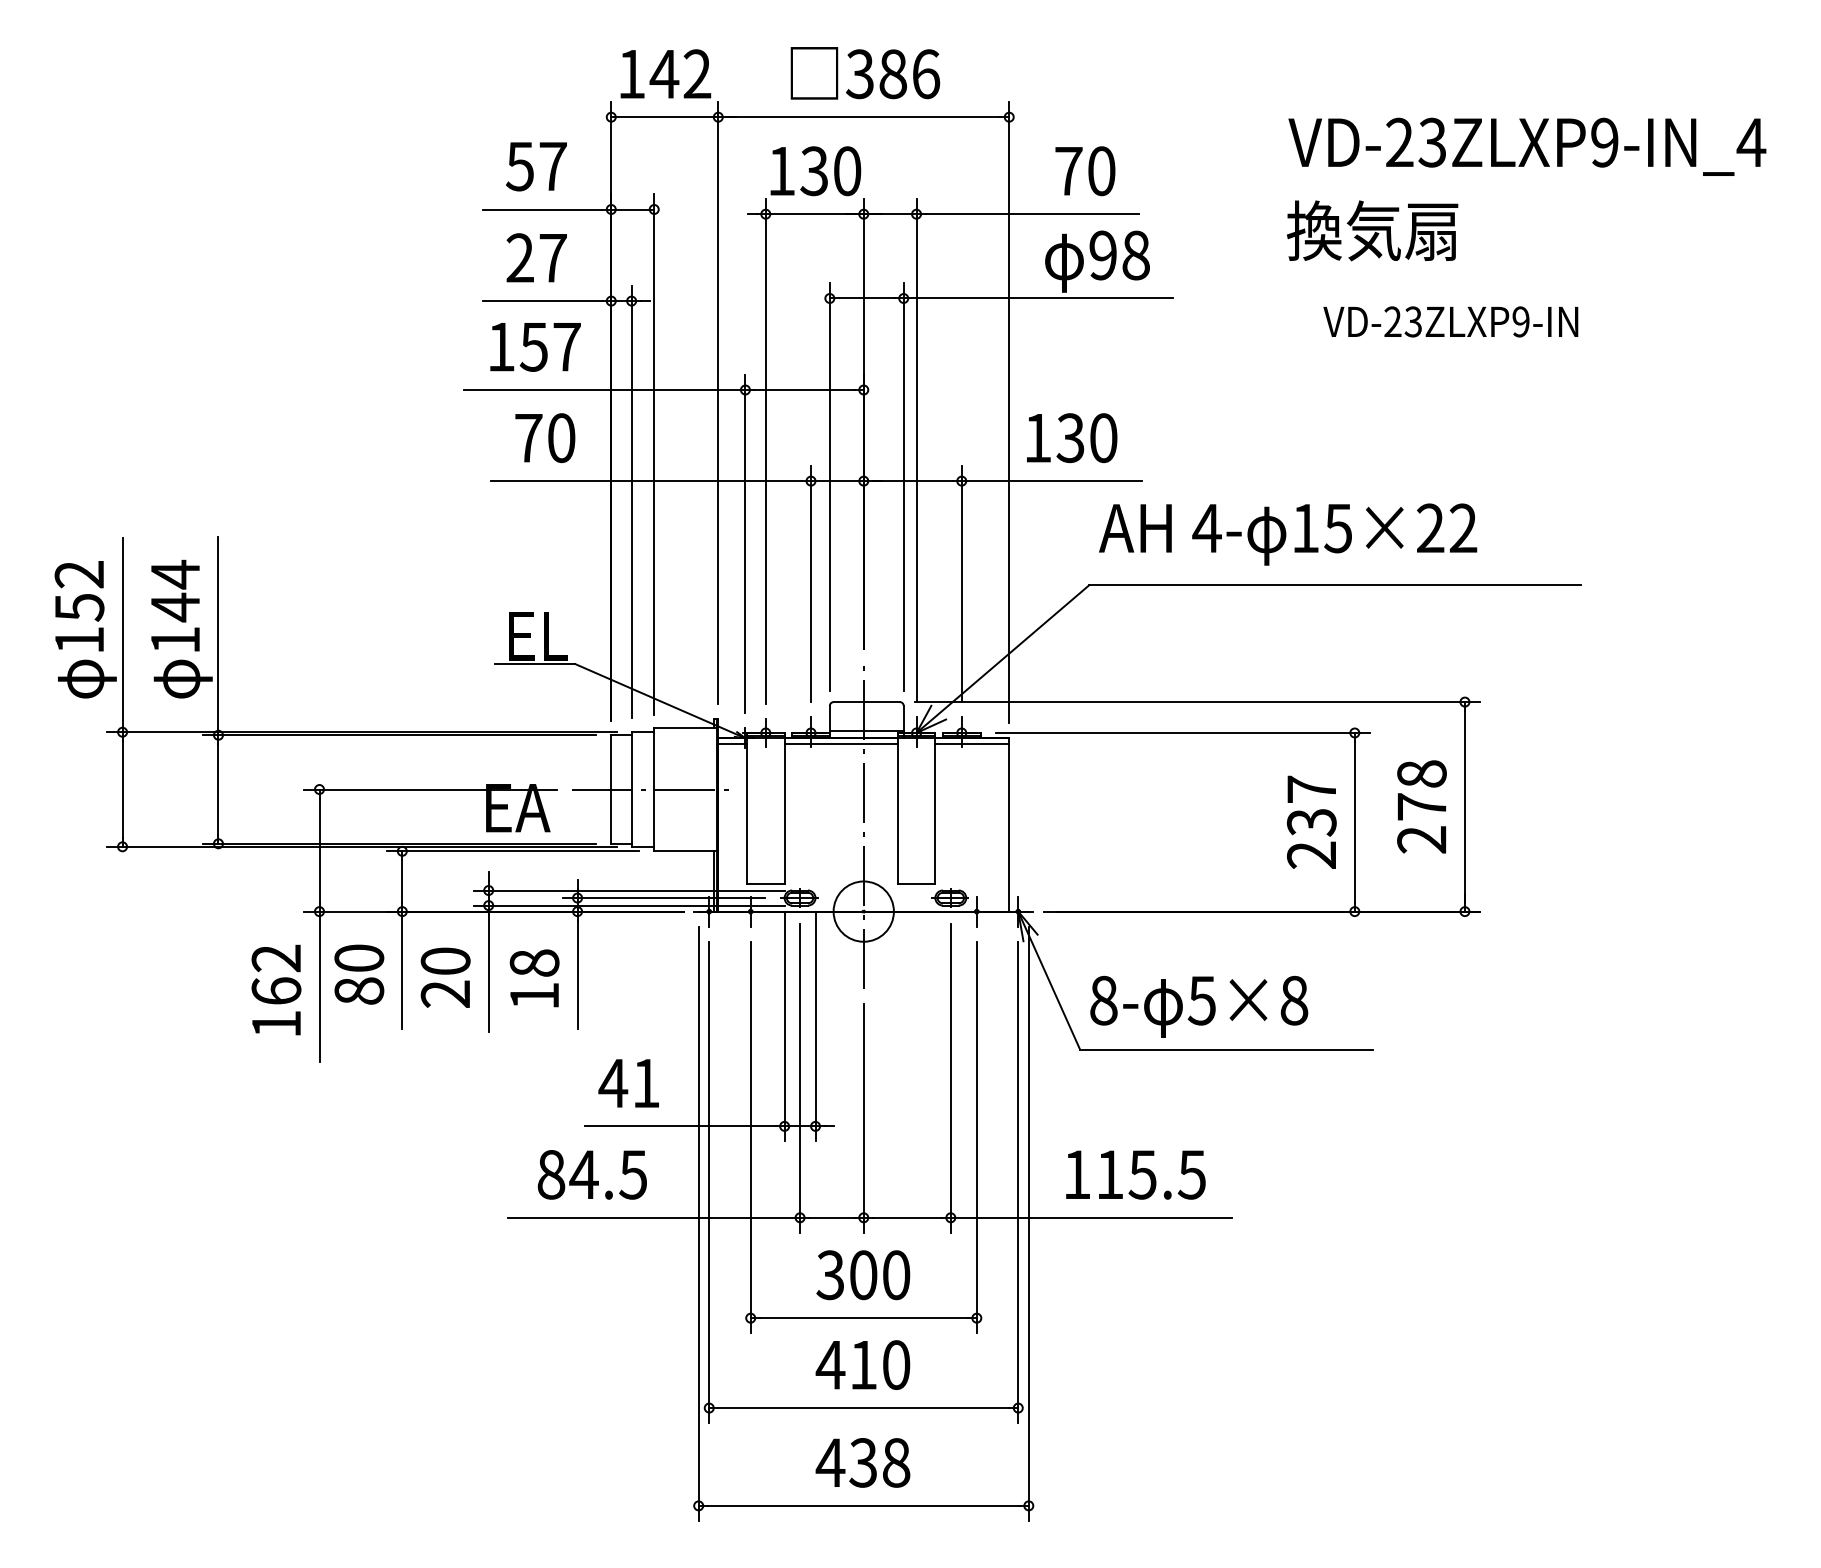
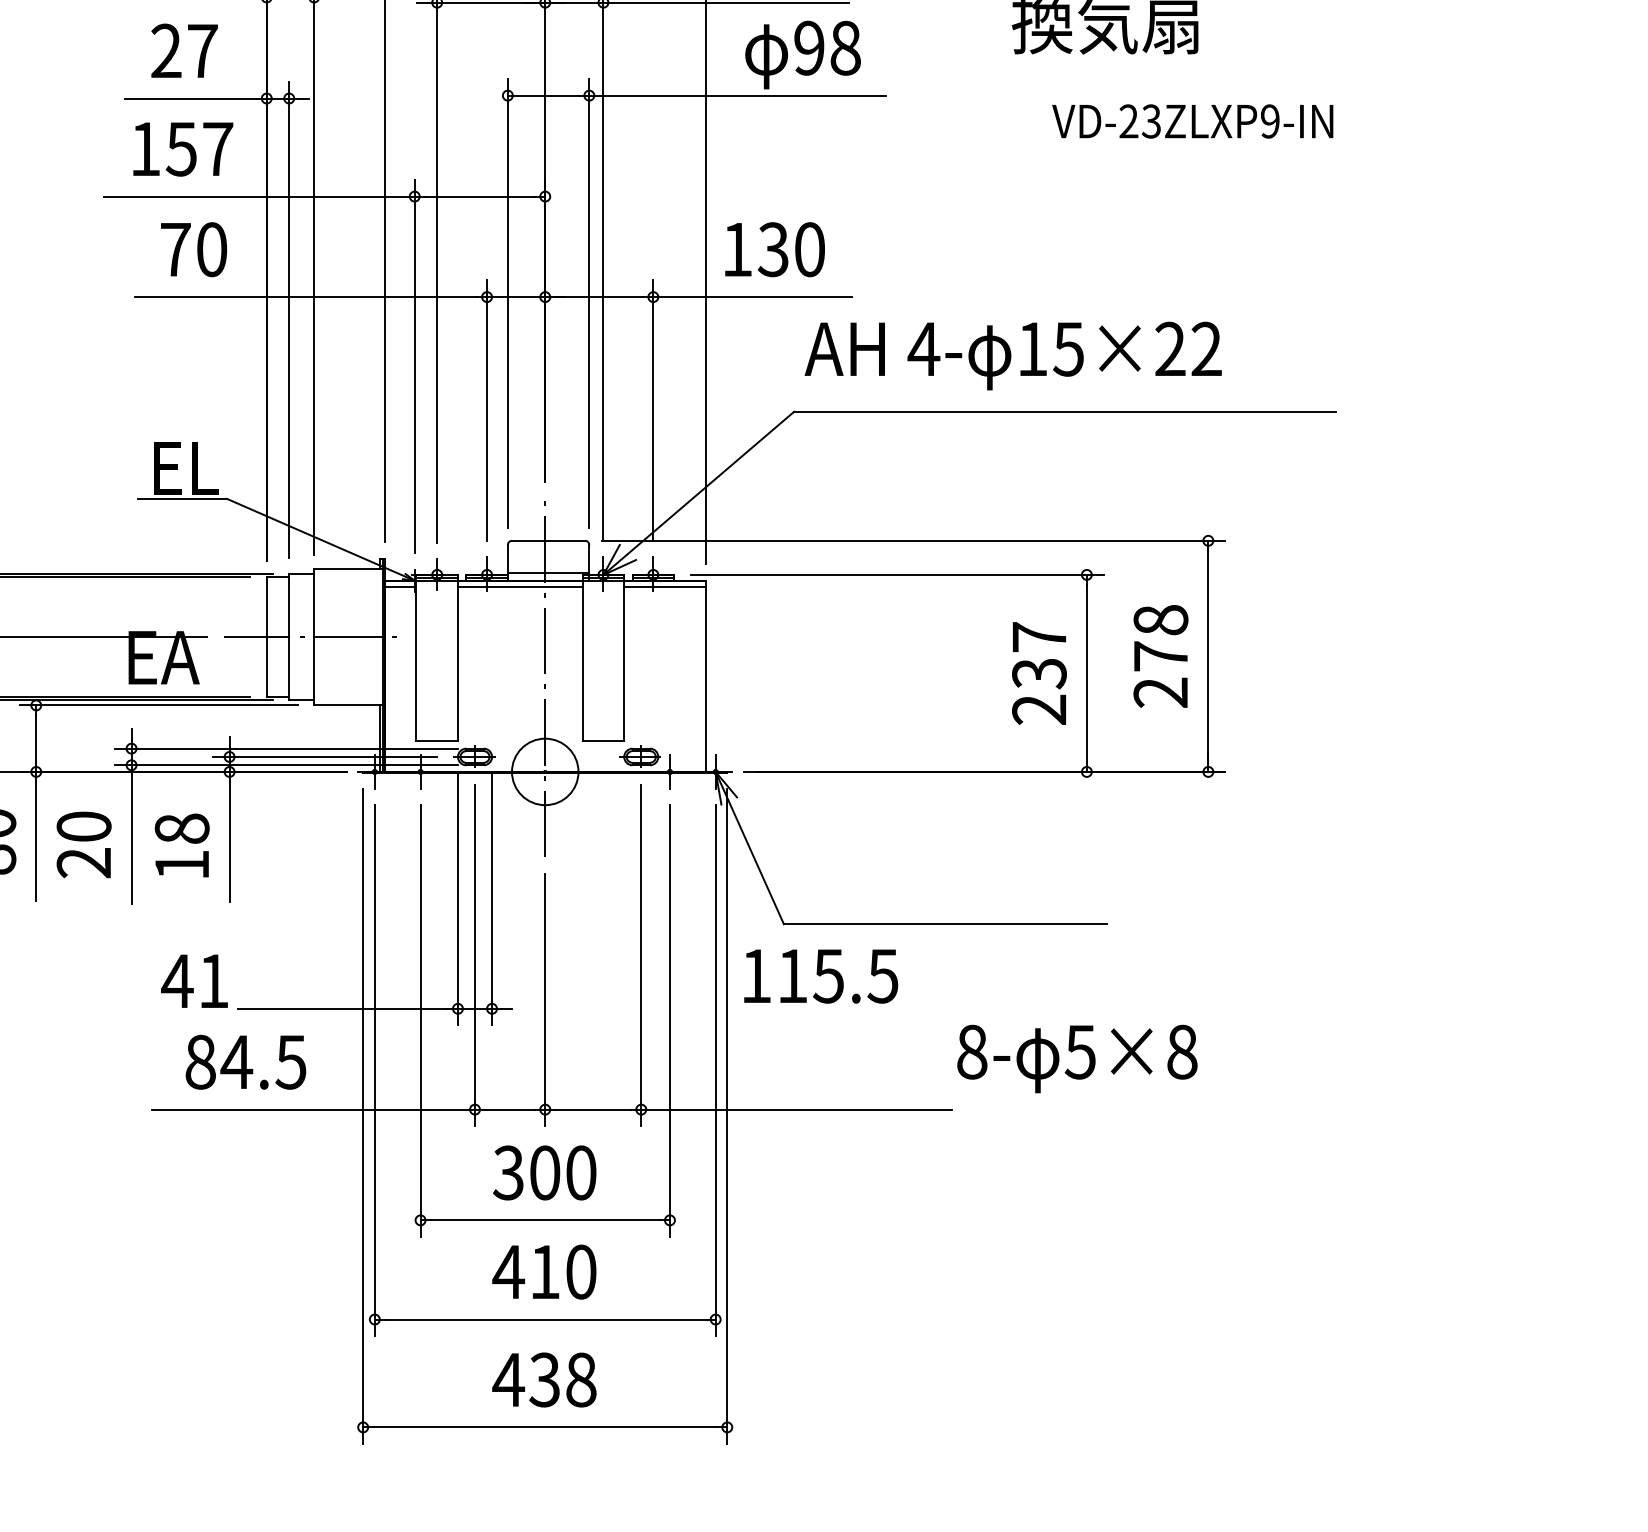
text: (1199, 1006) -> (1077, 1058), moved
text: (628, 1083) -> (194, 981), moved
text: (1135, 1174) -> (820, 975), moved

